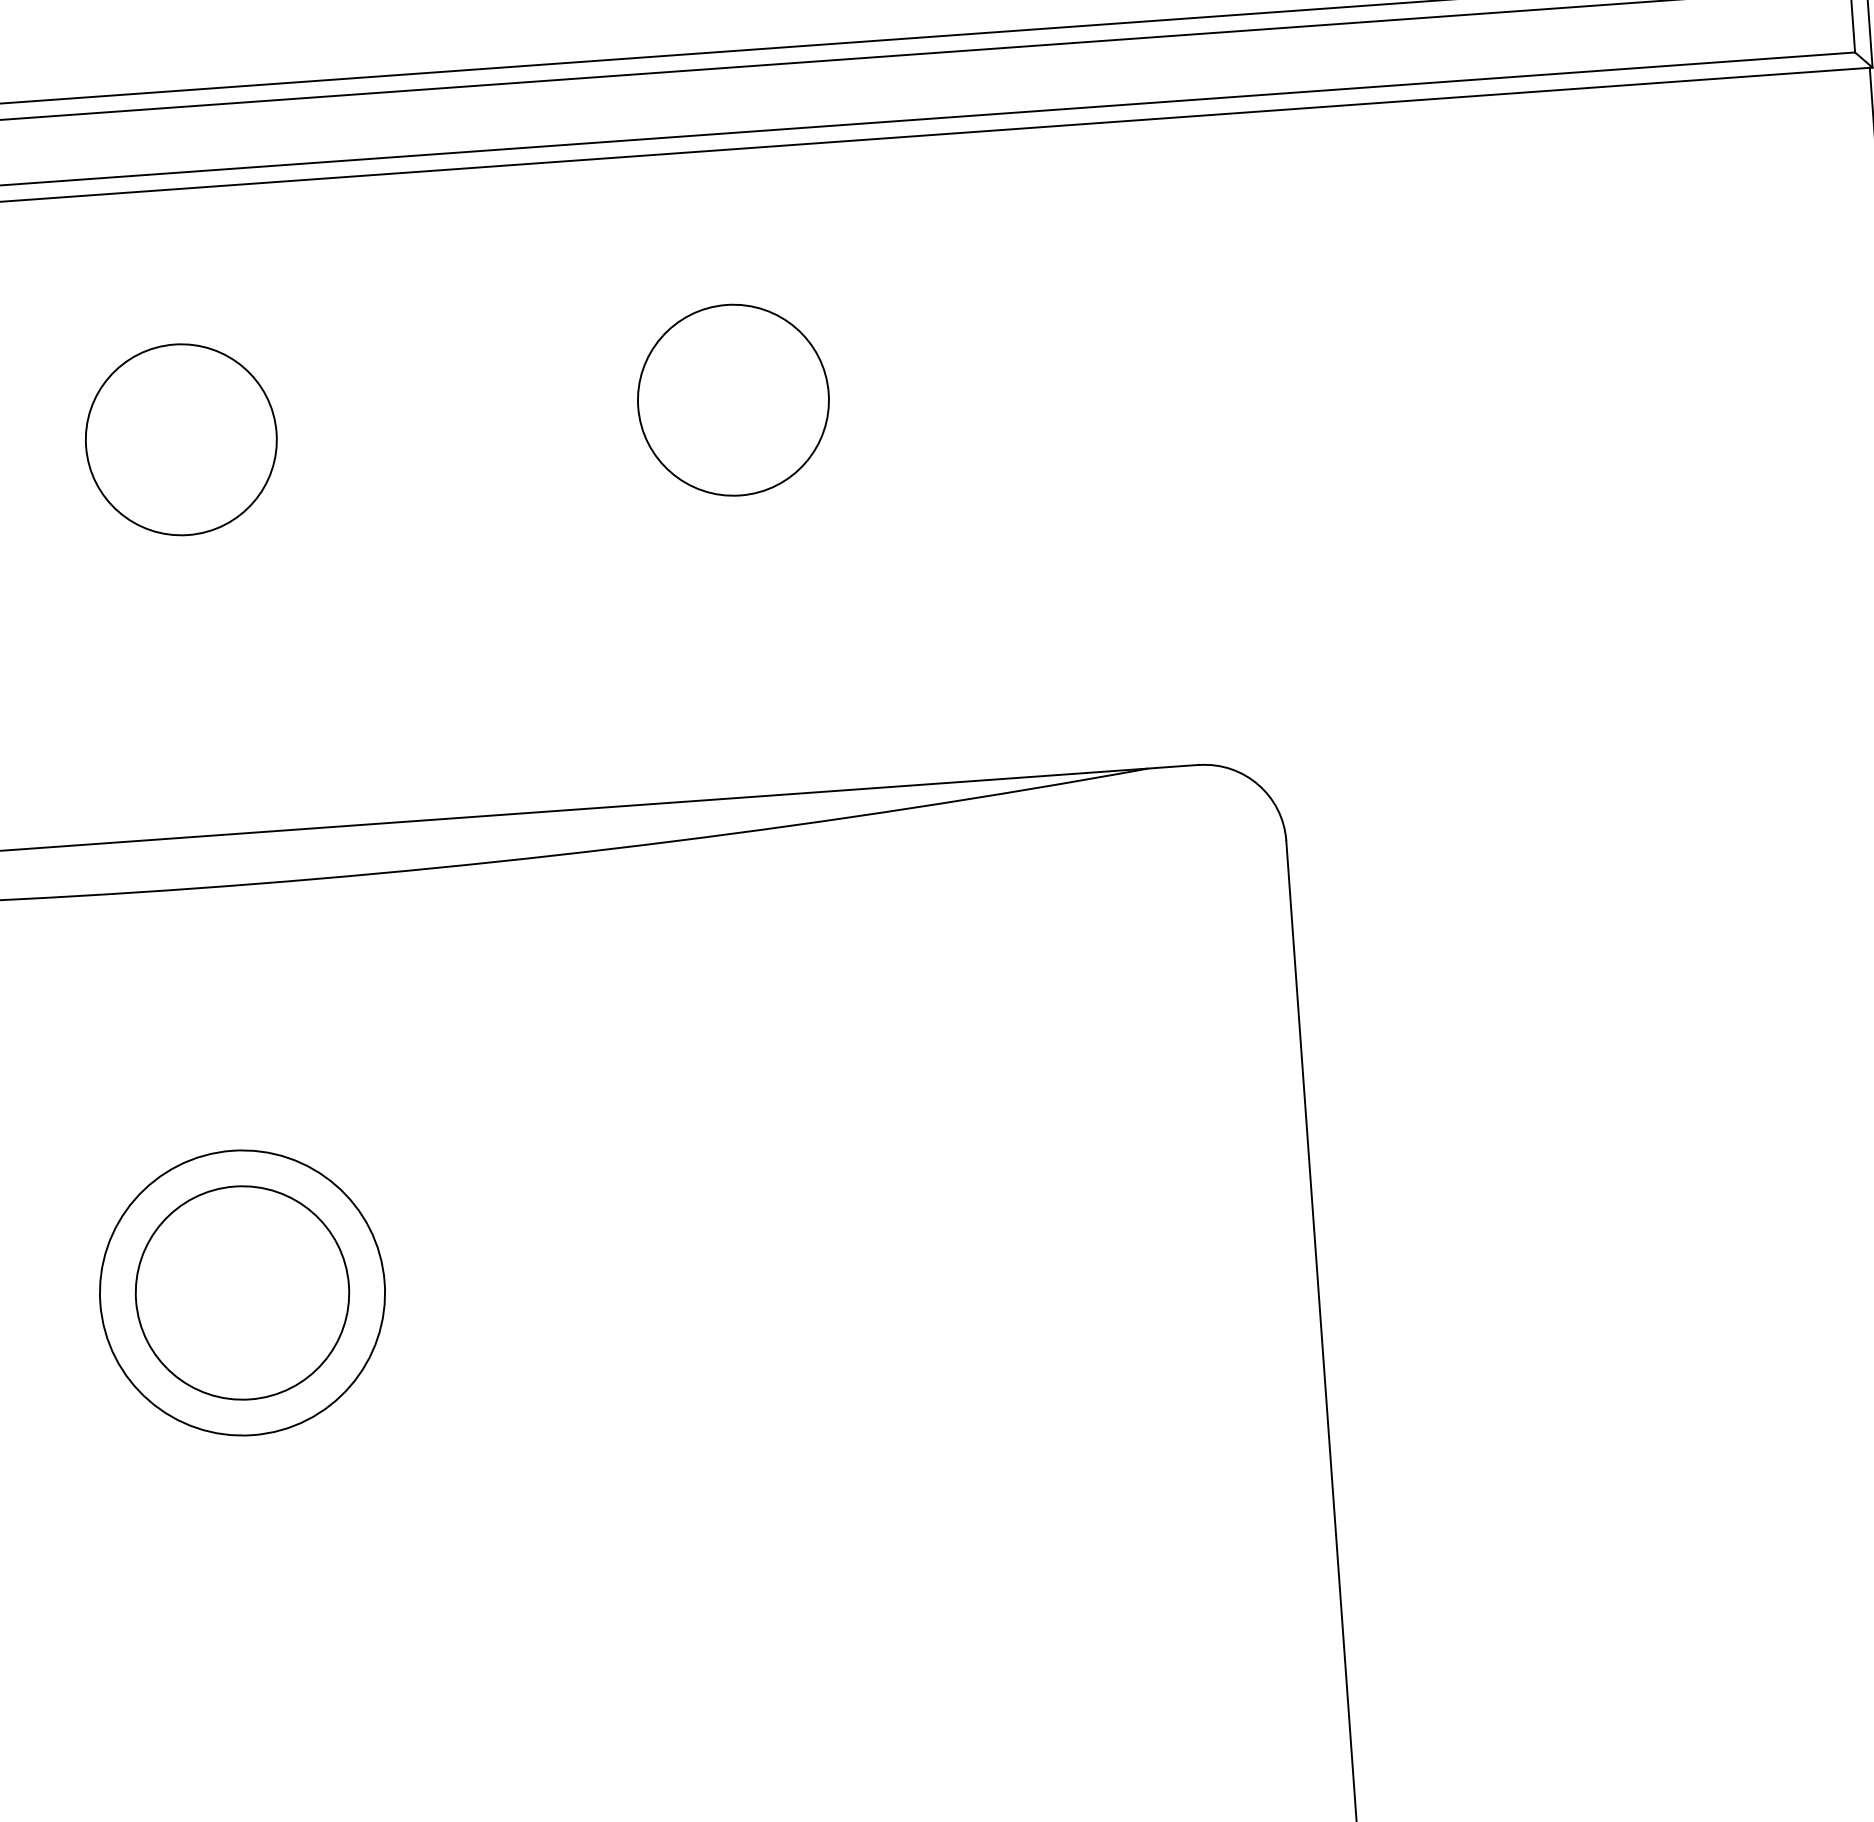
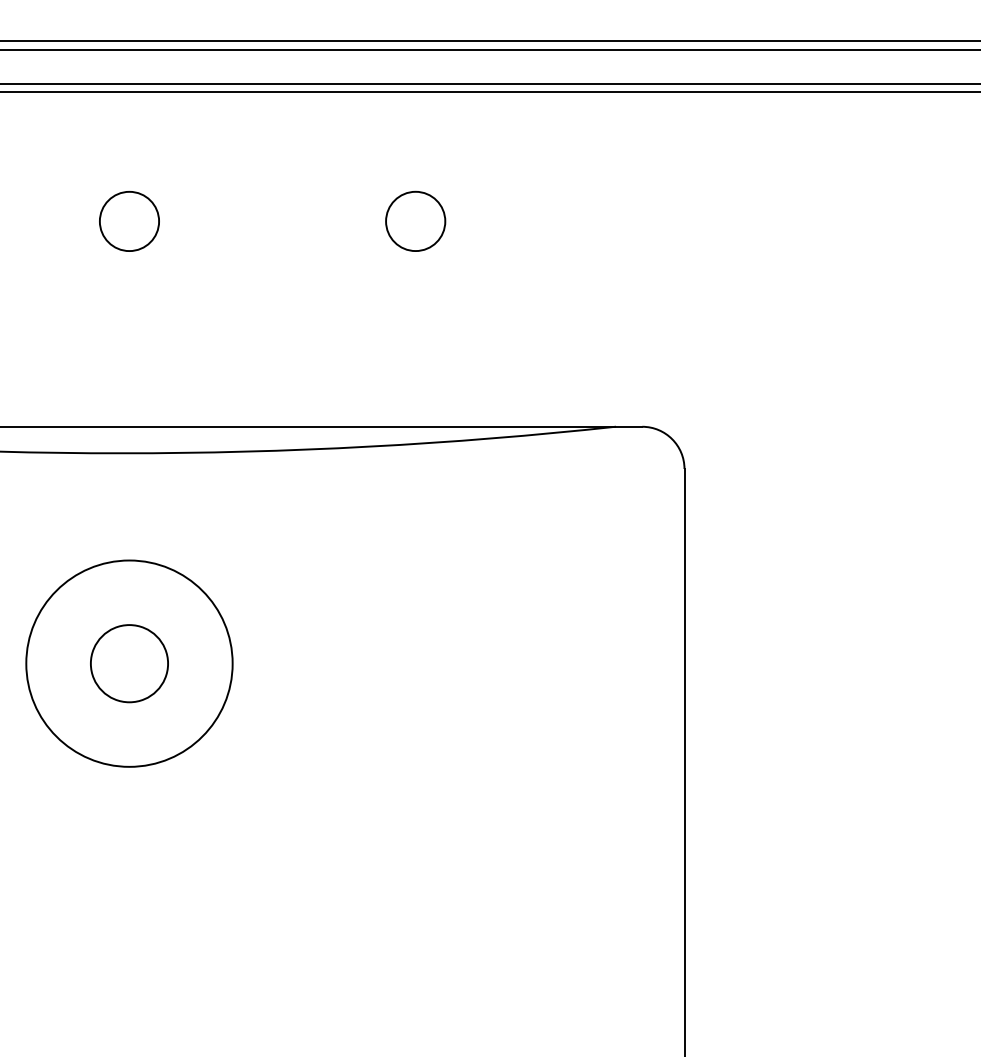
circle: (733, 400) -> (415, 221), size x0.6
circle: (181, 439) -> (129, 221), size x0.6
circle: (242, 1292) -> (129, 663), size x0.7
circle: (242, 1292) -> (129, 663), size x1.4

